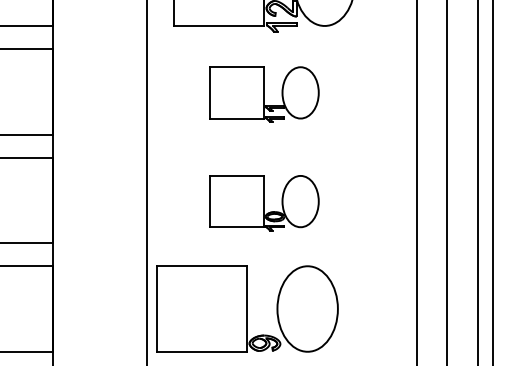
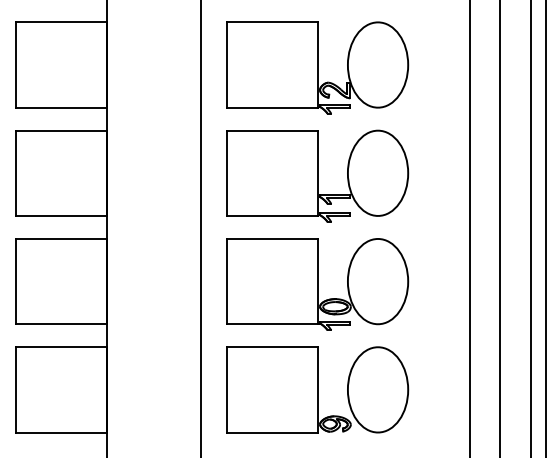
part: (264, 94) -> (317, 175), size x1.67
part: (264, 203) -> (317, 284), size x1.67
part: (246, 308) -> (317, 389), moved

